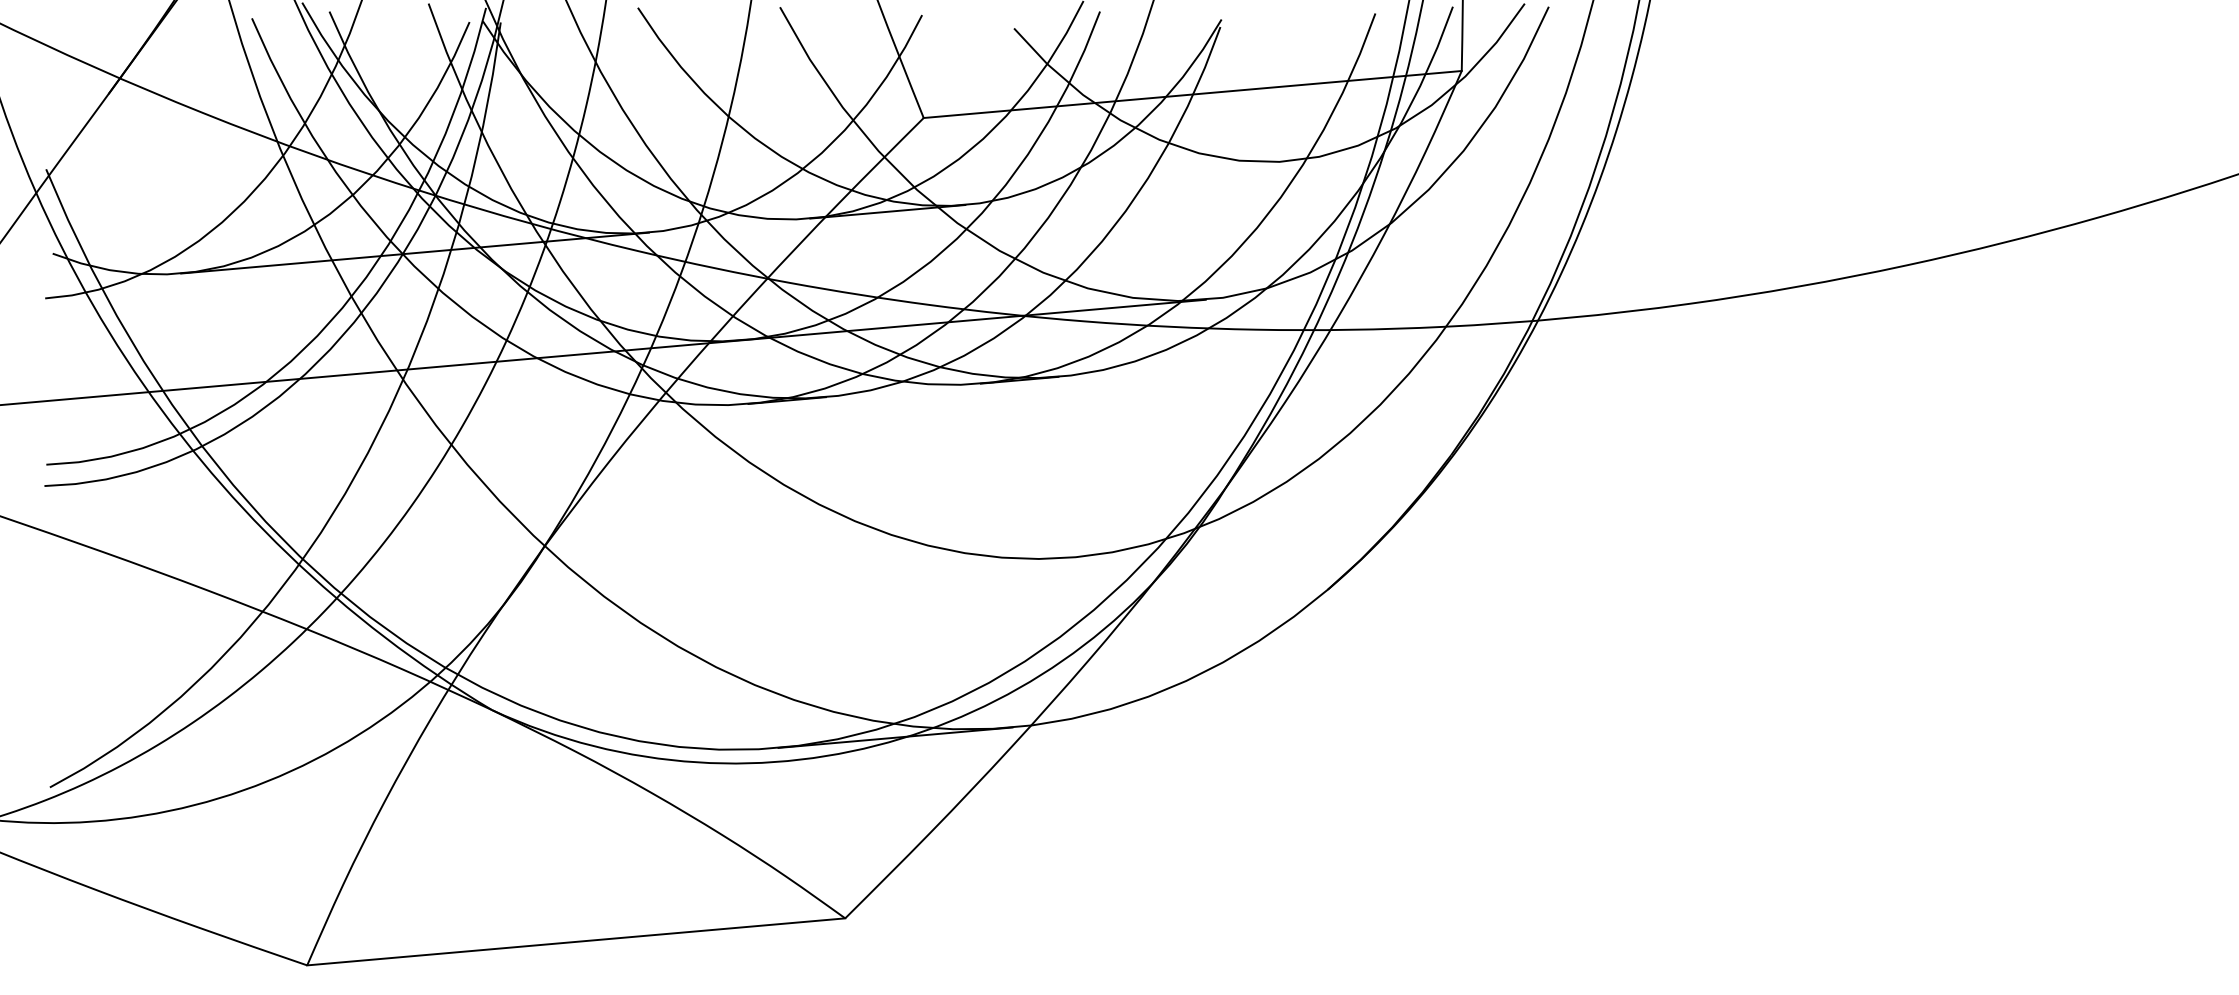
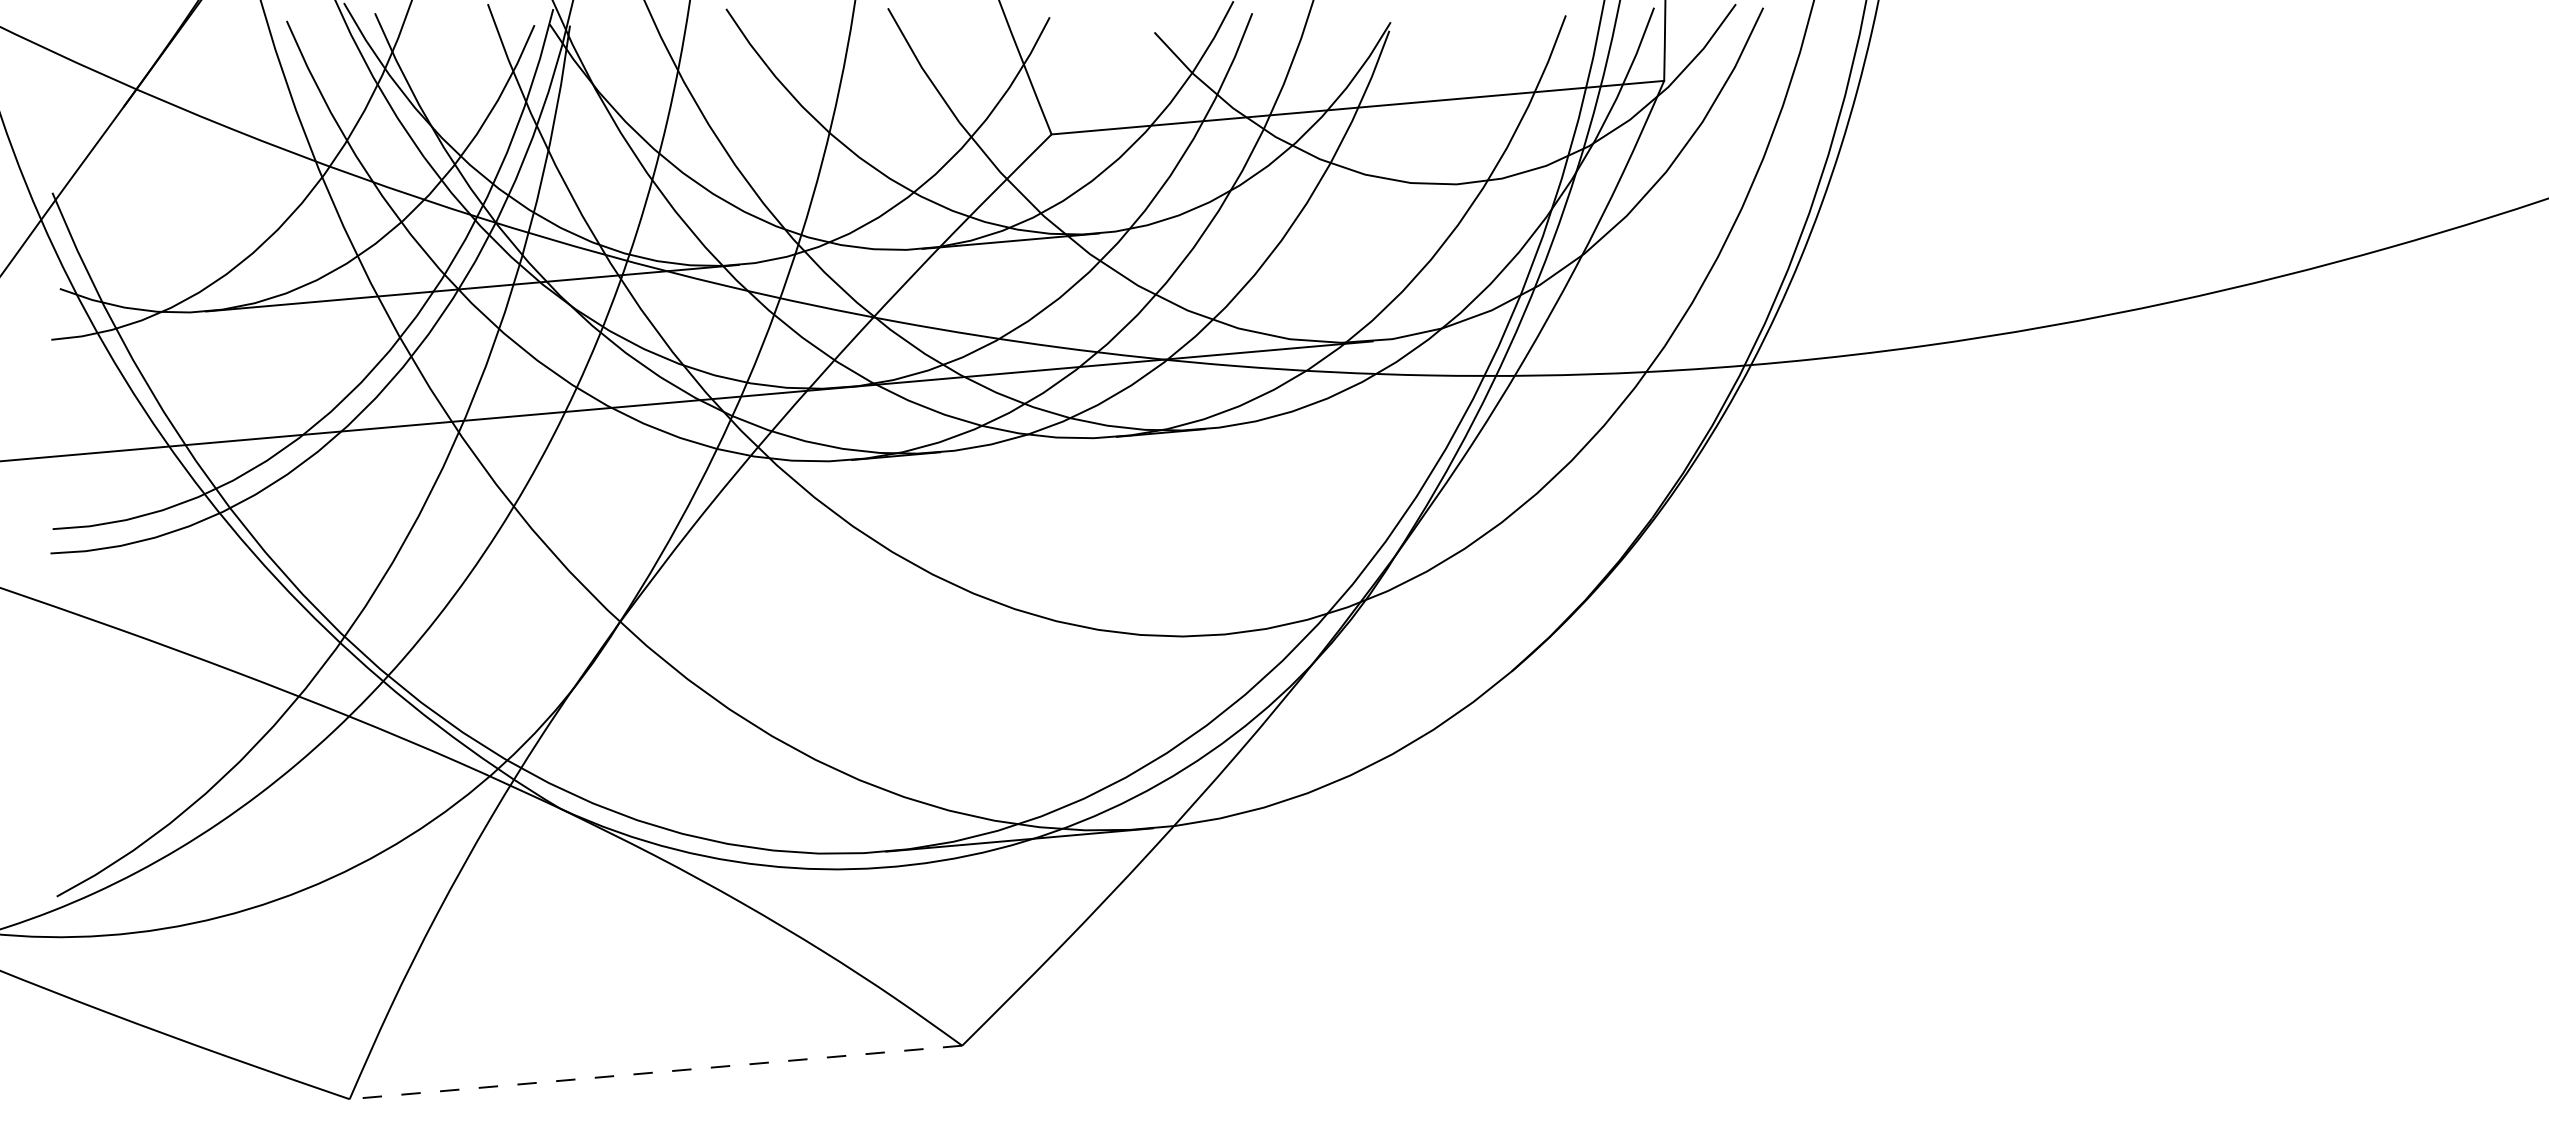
line: (575, 941) -> (655, 1072), solid -> dashed

